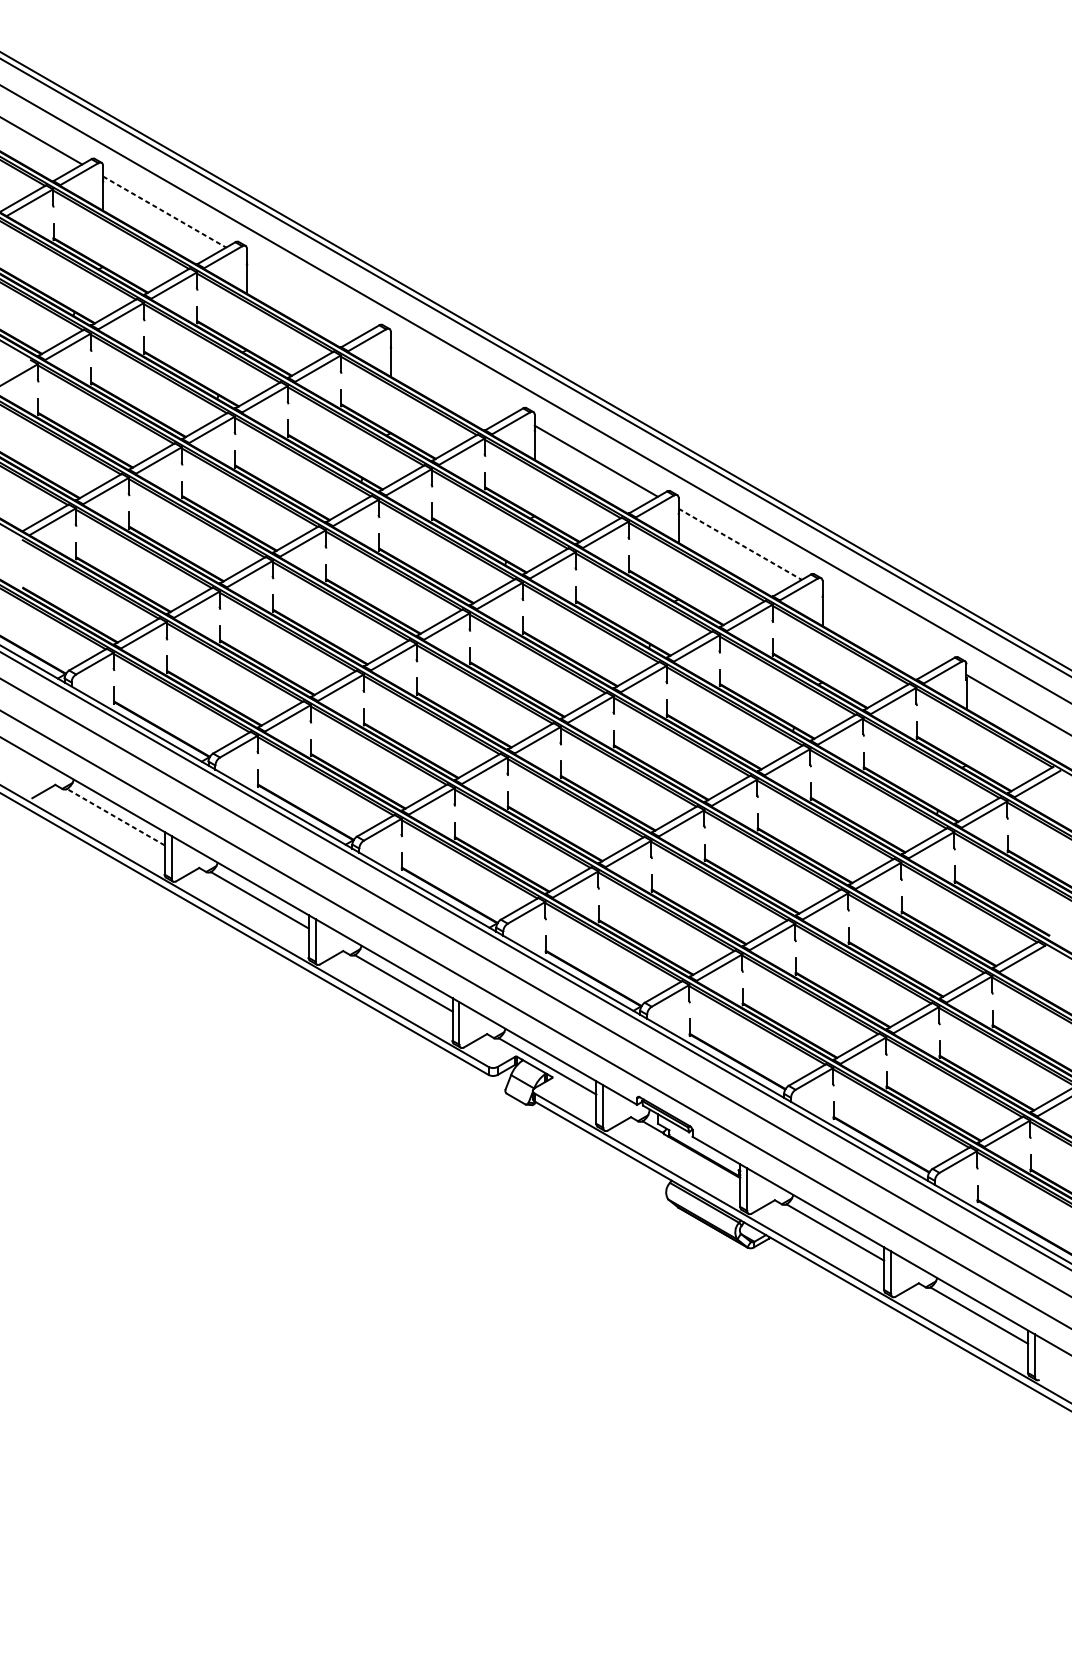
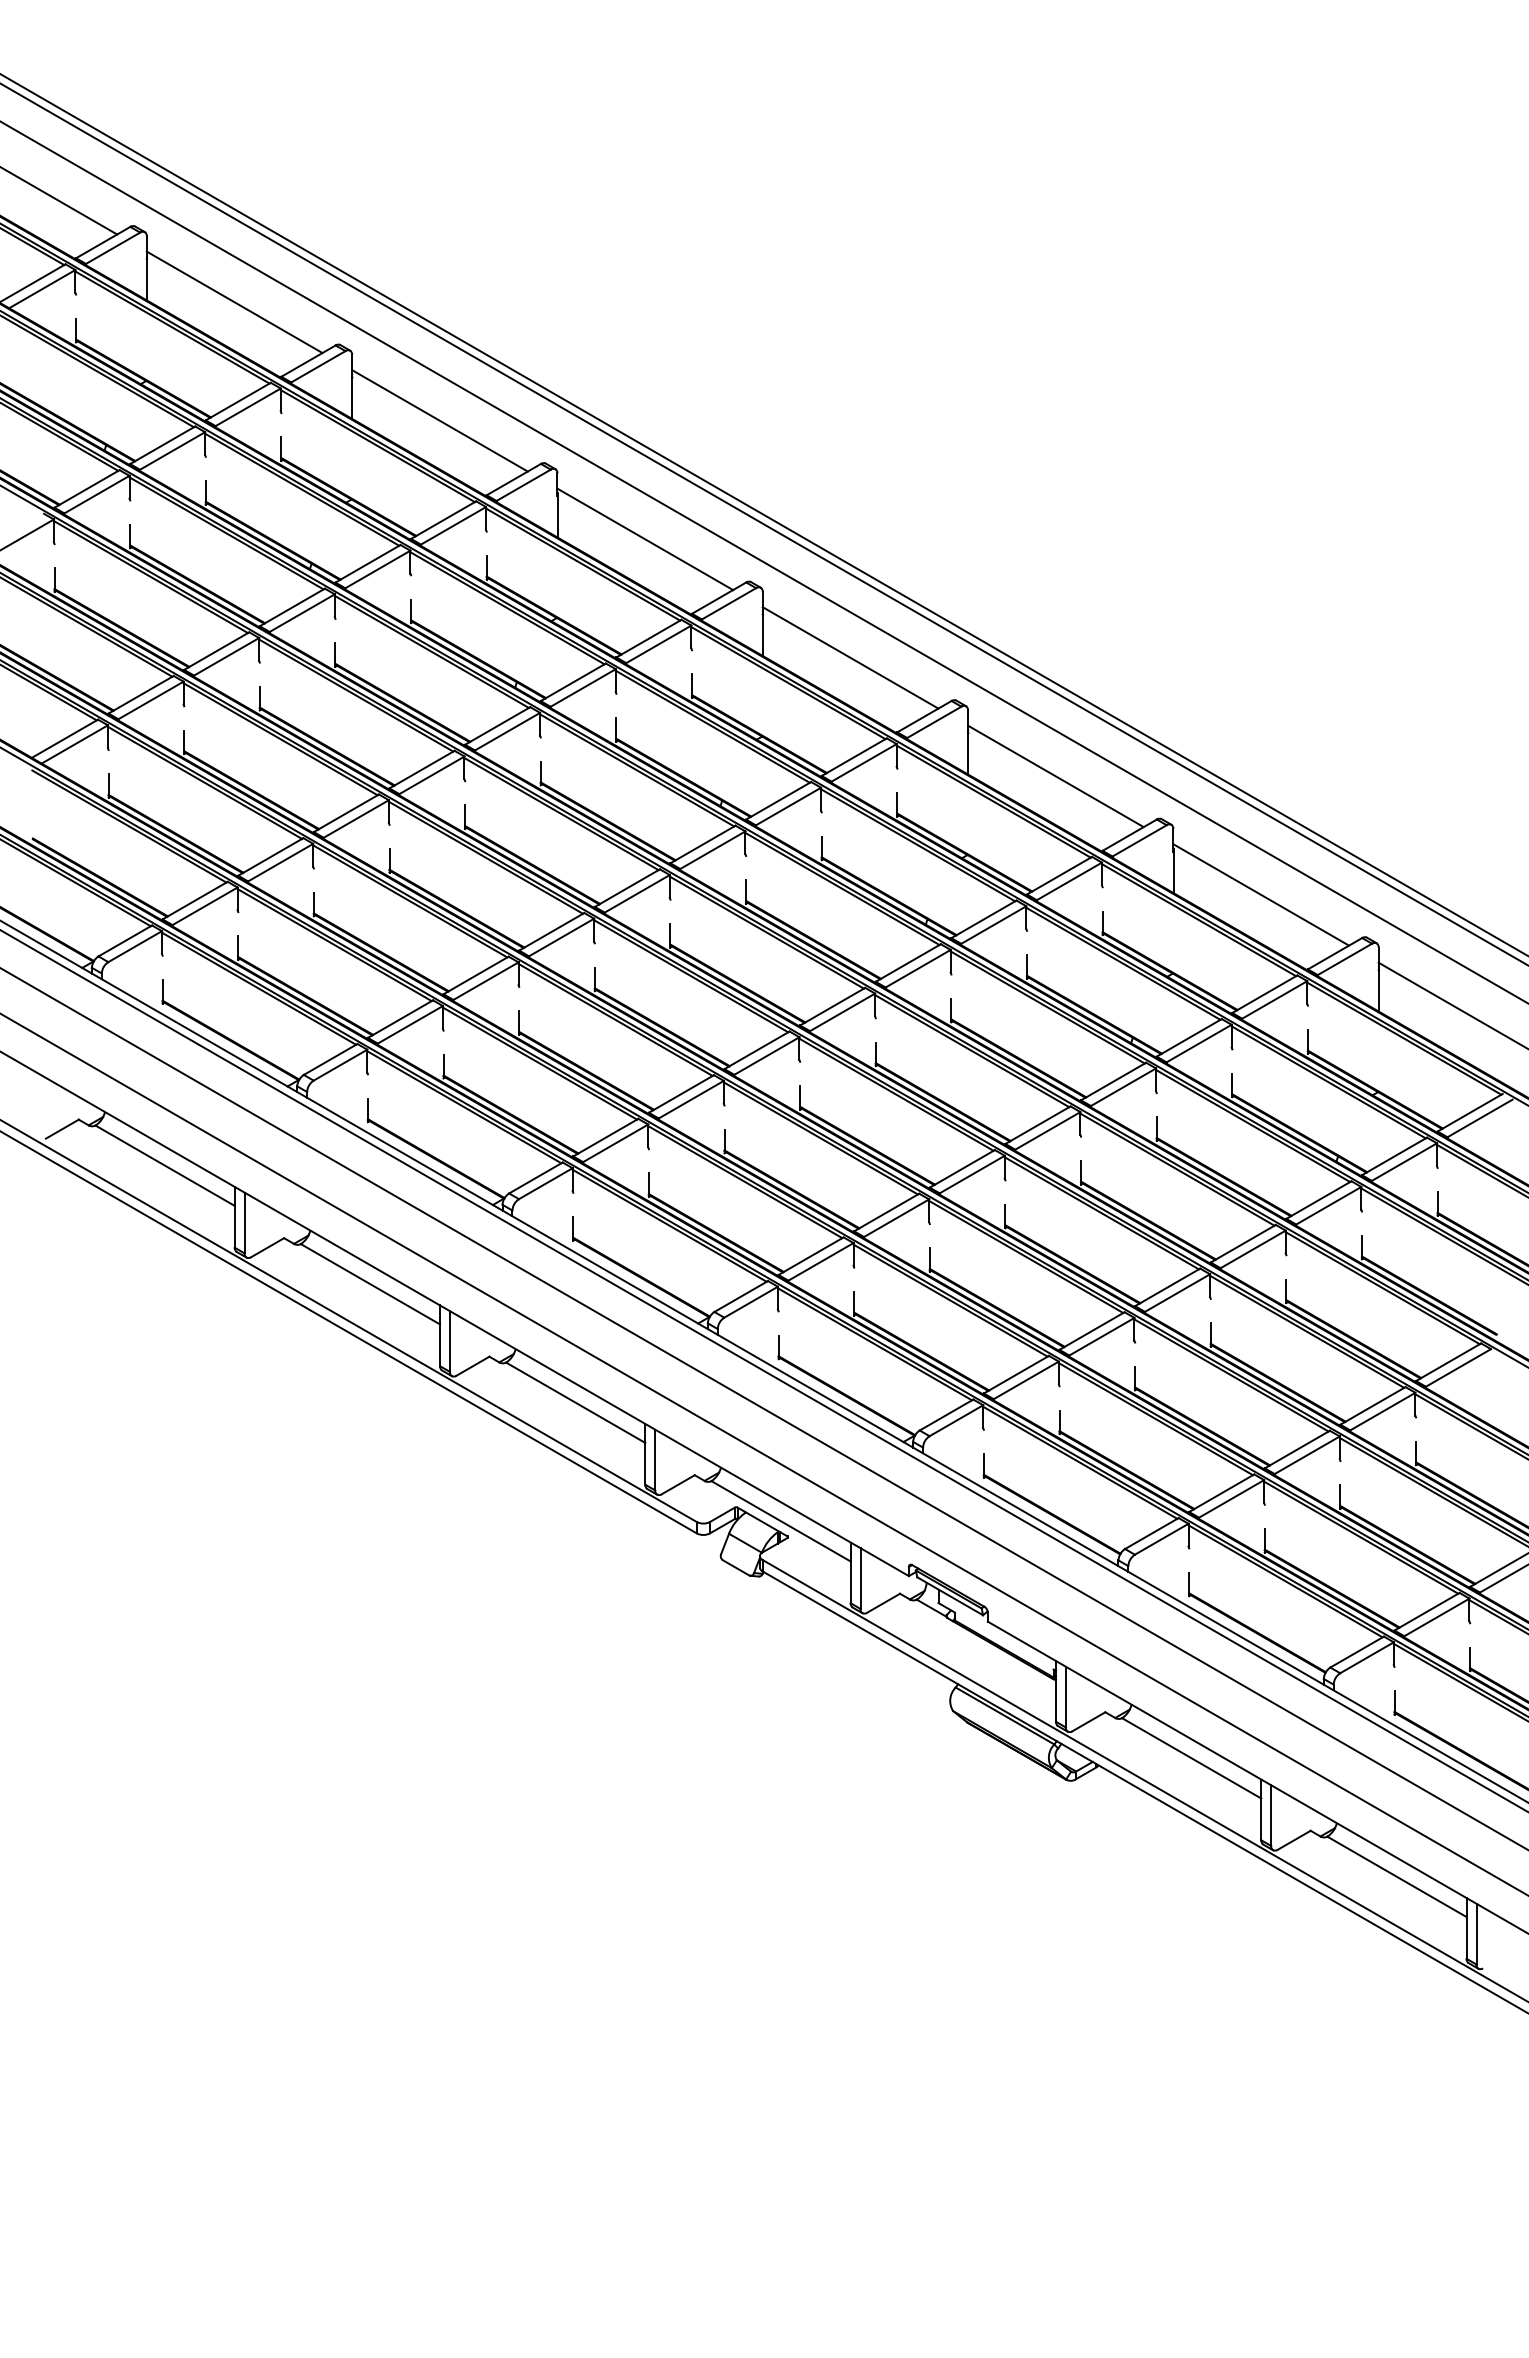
line: (165, 212) -> (235, 302), dashed -> solid
line: (308, 294) -> (439, 420), added
line: (452, 378) -> (645, 539), added
line: (740, 544) -> (1056, 776), dashed -> solid
line: (884, 627) -> (1261, 894), added
line: (115, 817) -> (164, 1165), dashed -> solid

